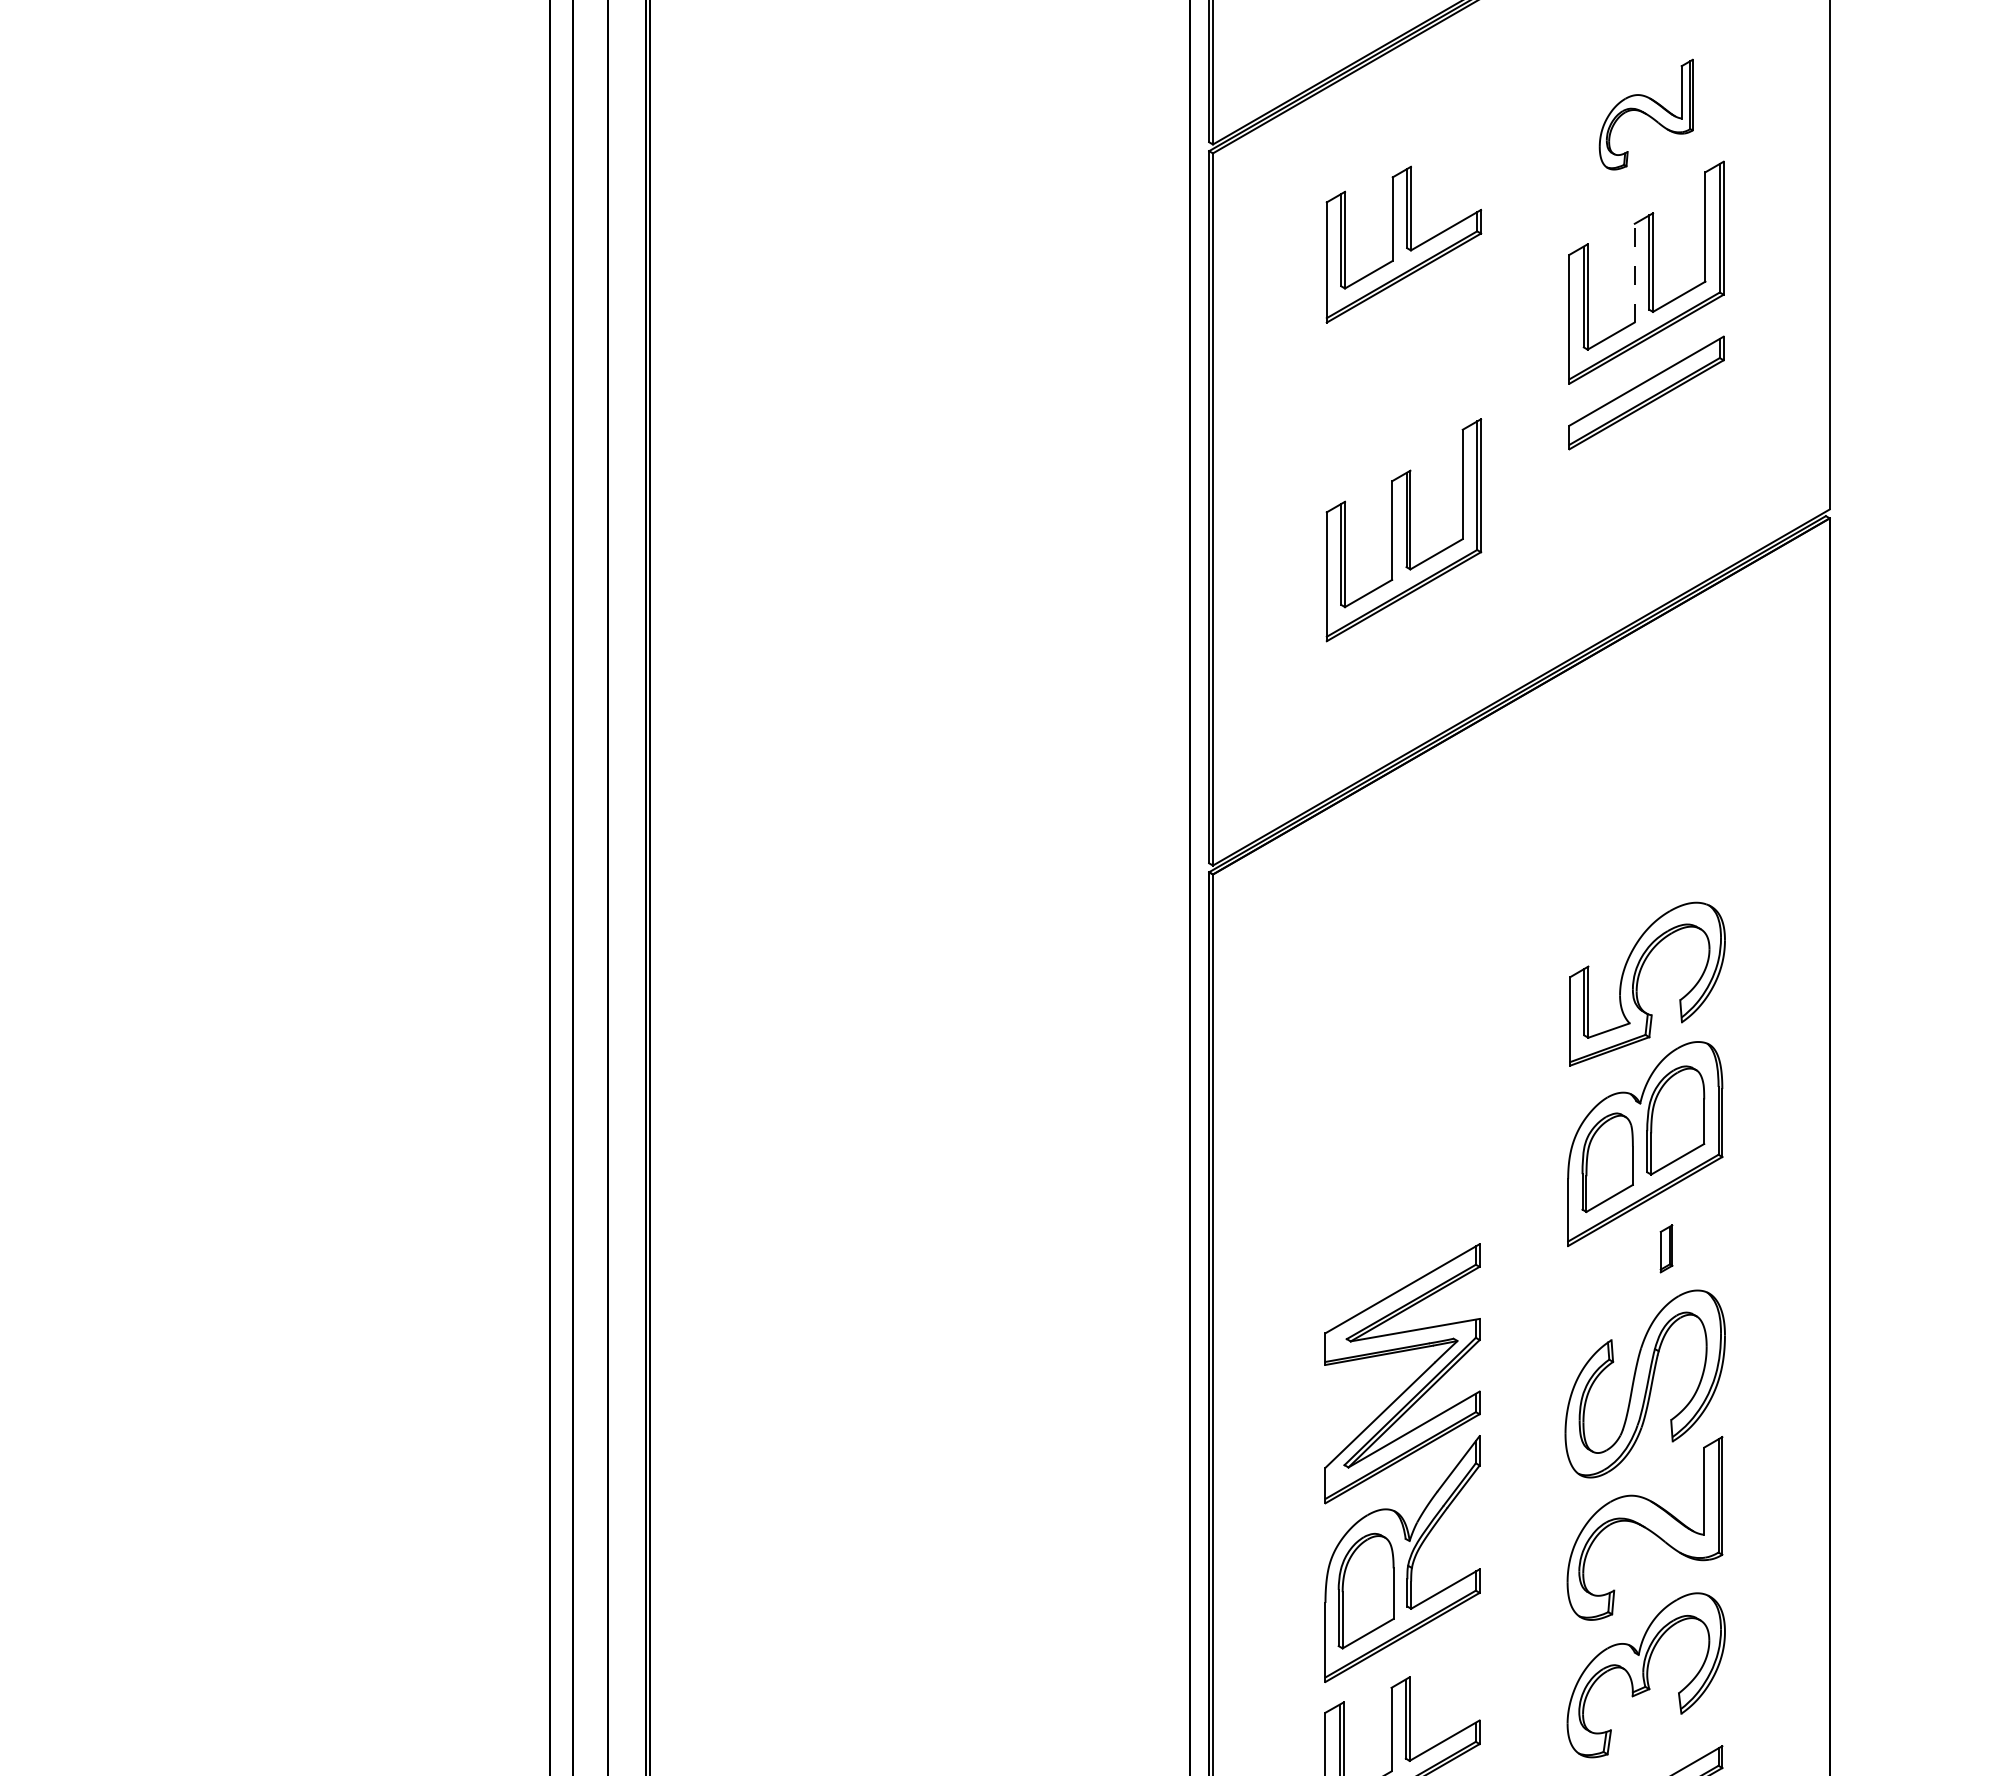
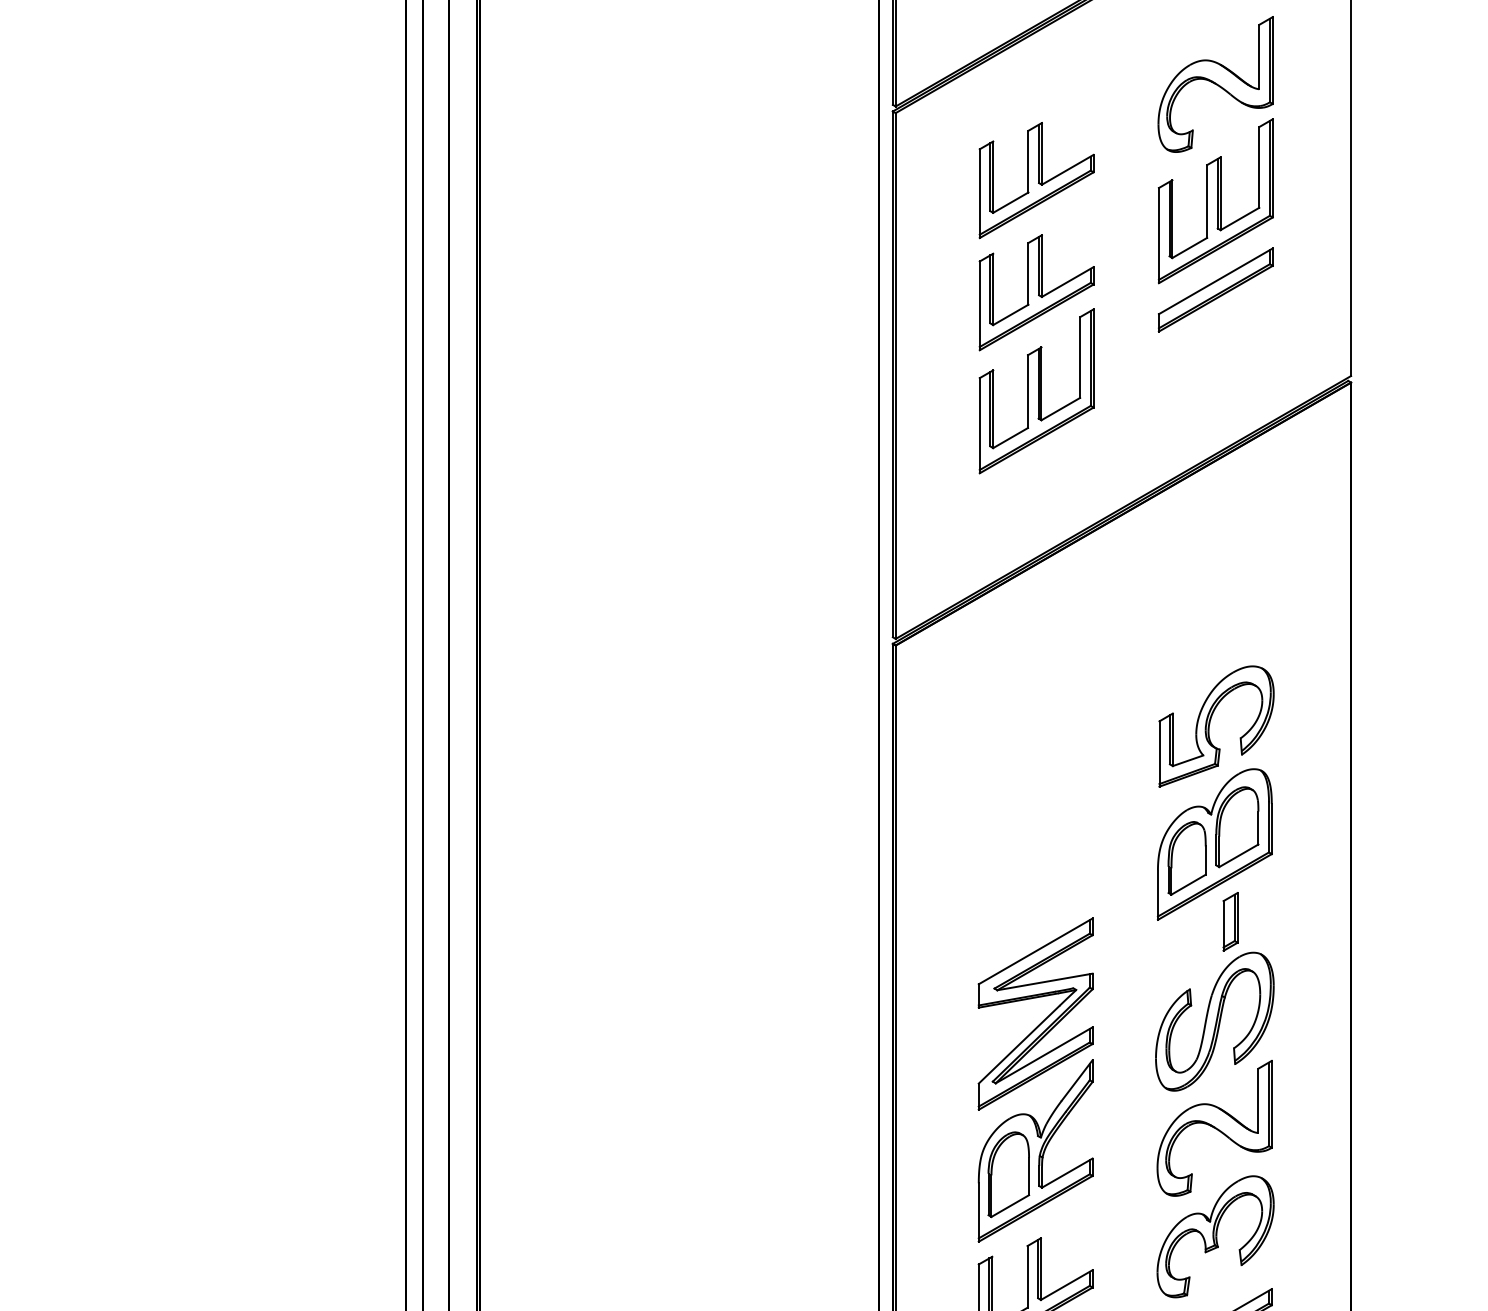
part: (1646, 114) -> (1215, 84), size x1.67
line: (1635, 273) -> (1207, 201), dashed -> solid
part: (1403, 396) -> (1036, 292), added
part: (1666, 1248) -> (1230, 921), size x1.67

